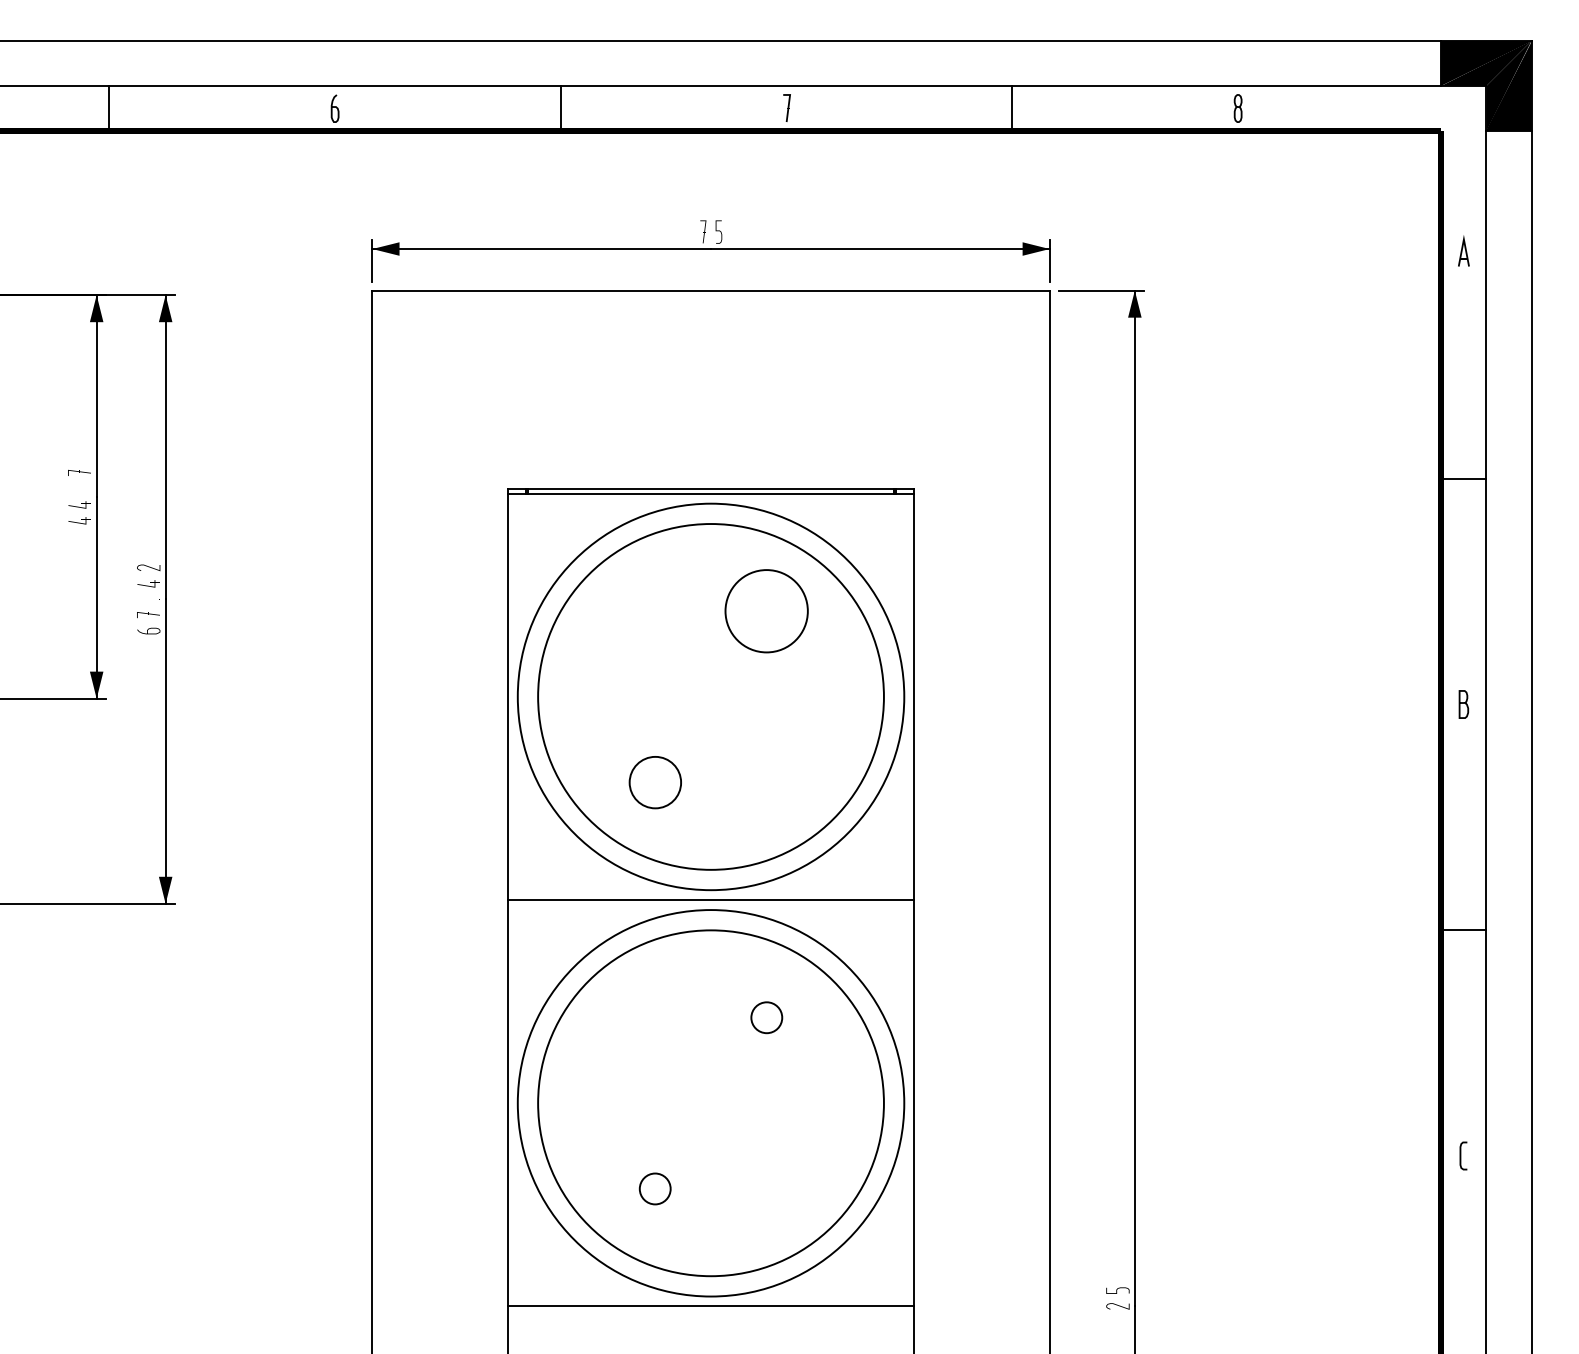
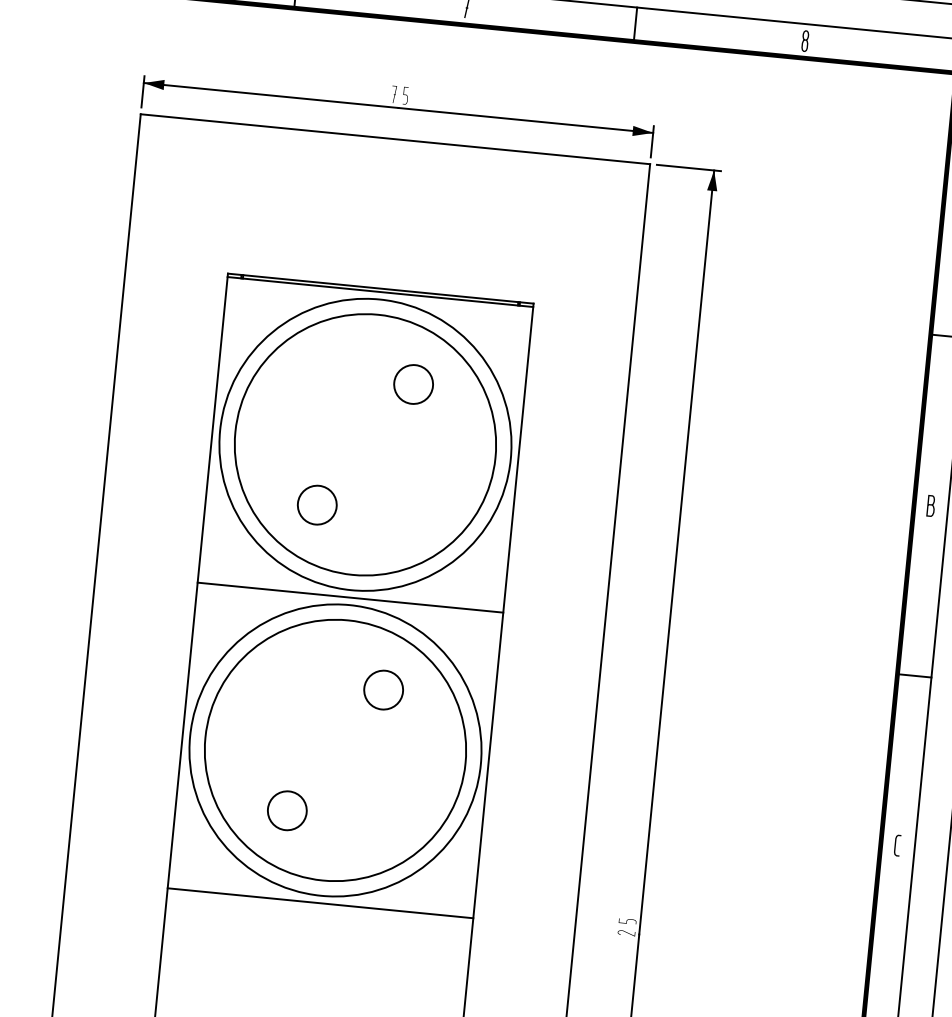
circle: (766, 610) -> (413, 383), size x0.62
circle: (766, 1017) -> (383, 690), size x1.67
circle: (654, 1188) -> (286, 810), size x1.67

